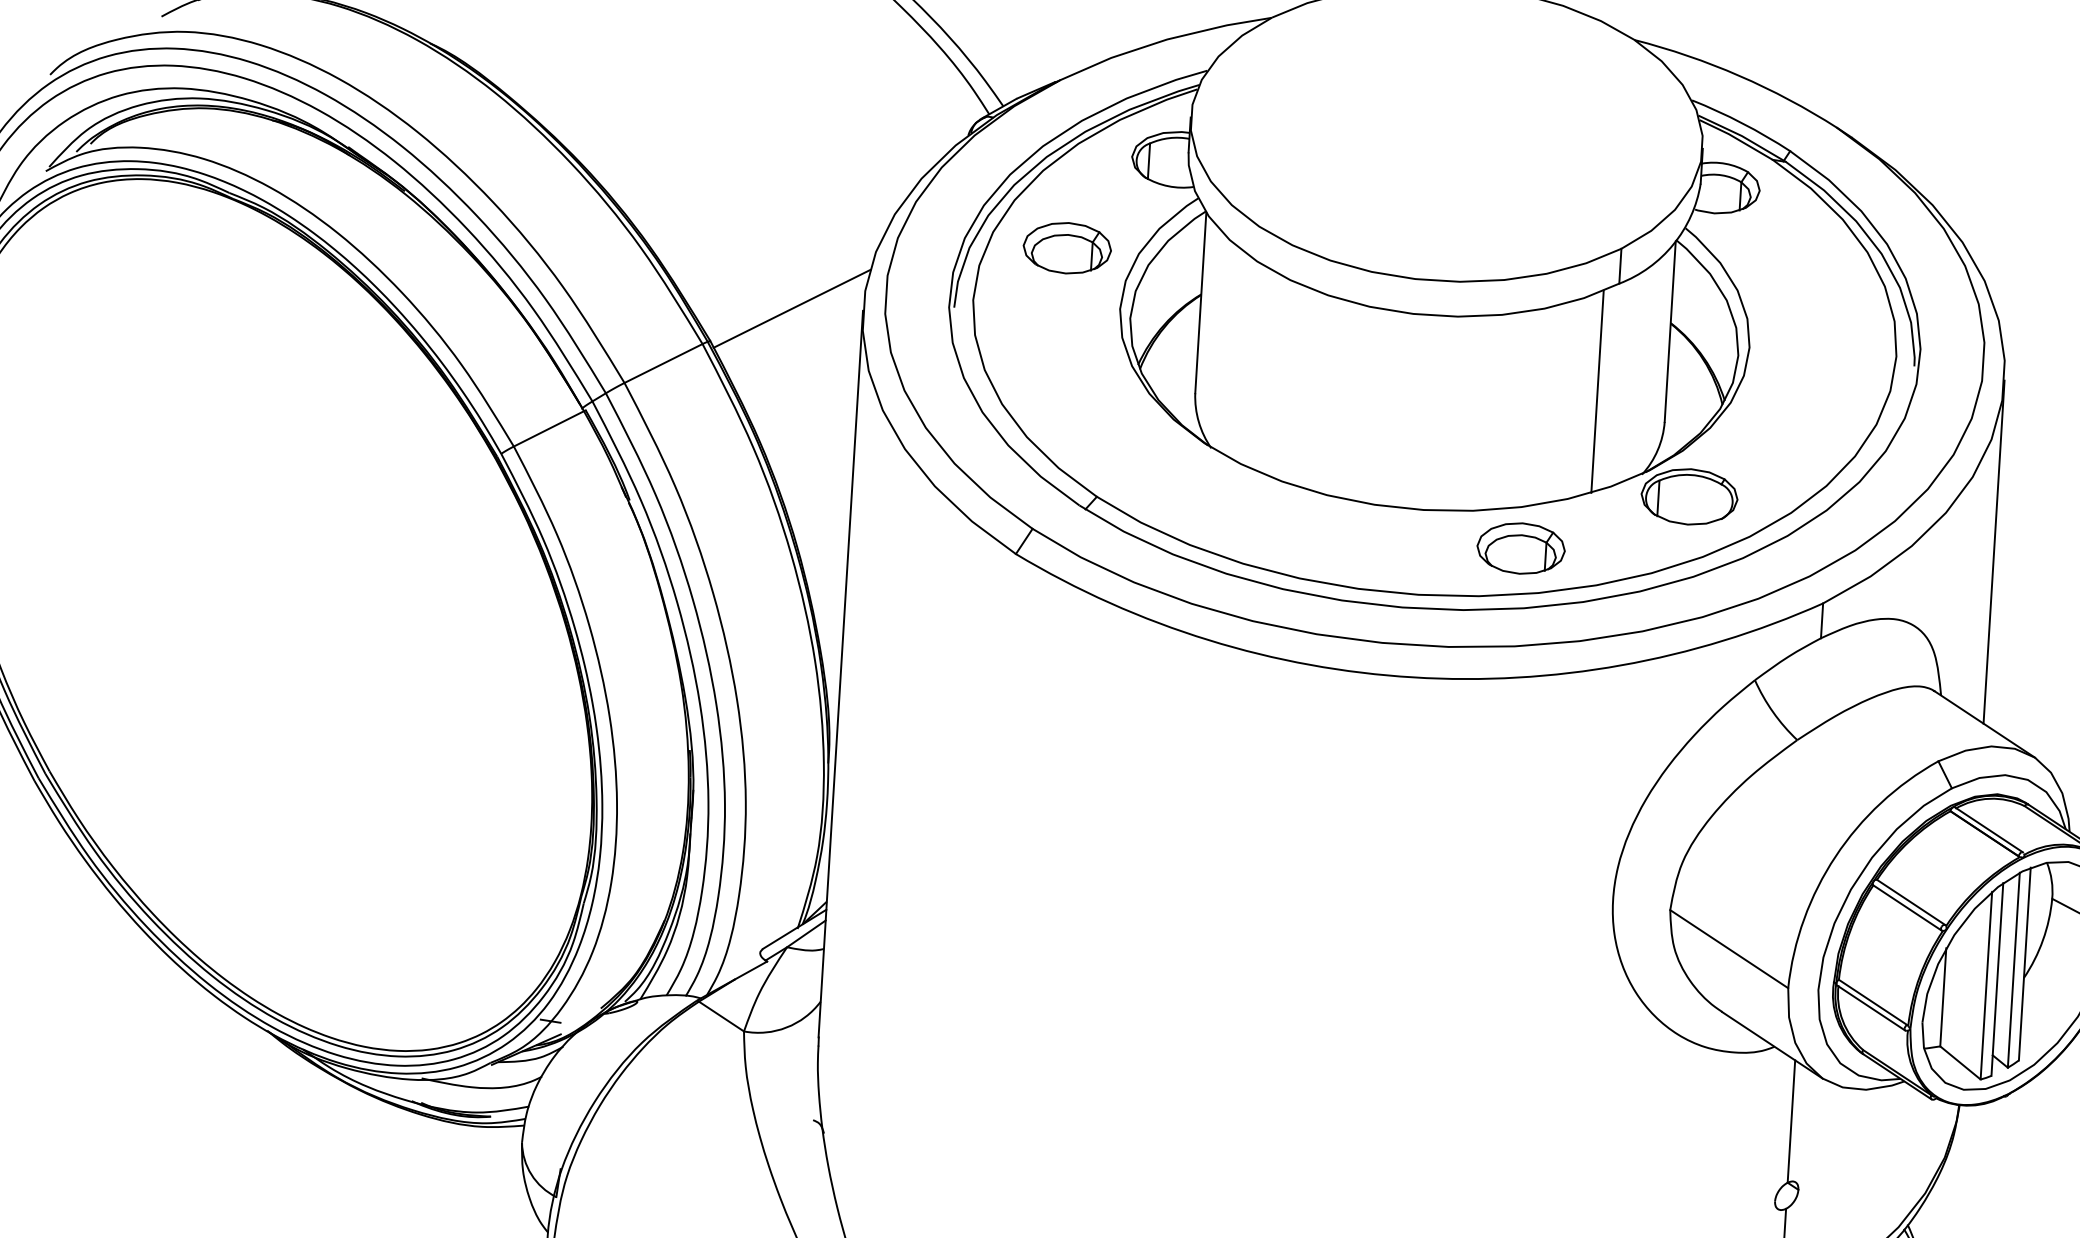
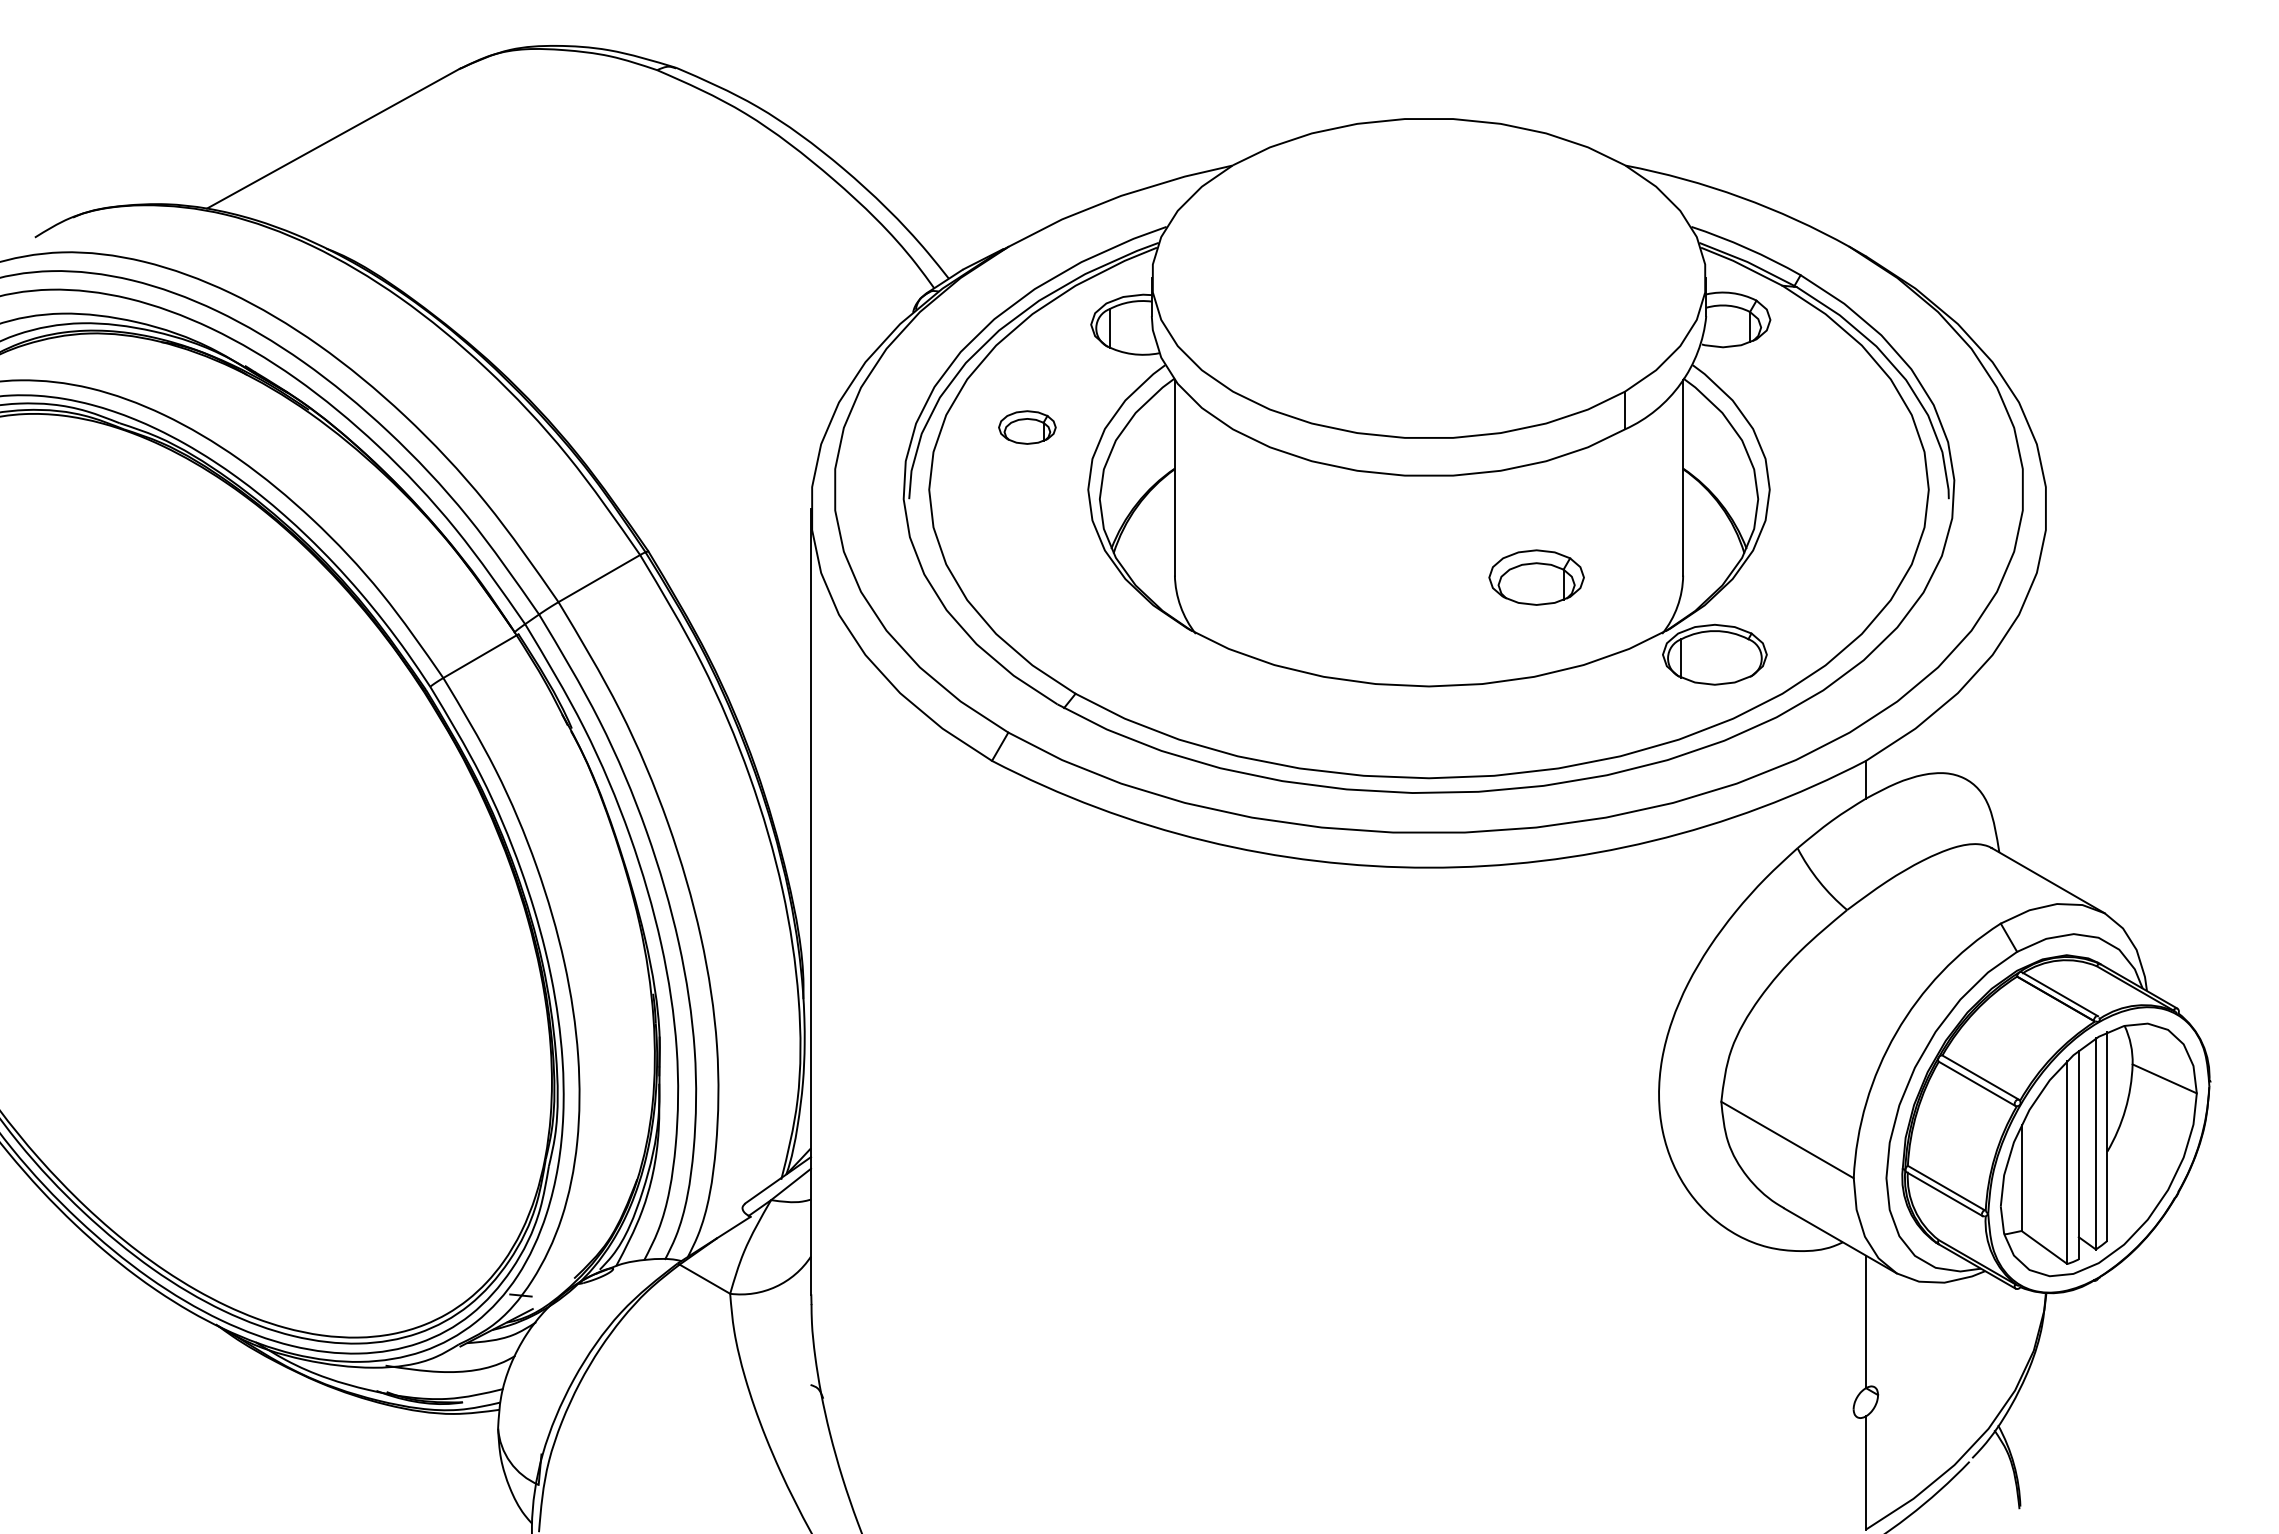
part: (1067, 248) -> (1027, 427), size x0.6
line: (792, 309) -> (734, 511), removed
line: (1597, 391) -> (1608, 547), removed
part: (1521, 548) -> (1536, 577), moved
line: (1994, 551) -> (2047, 693), removed

